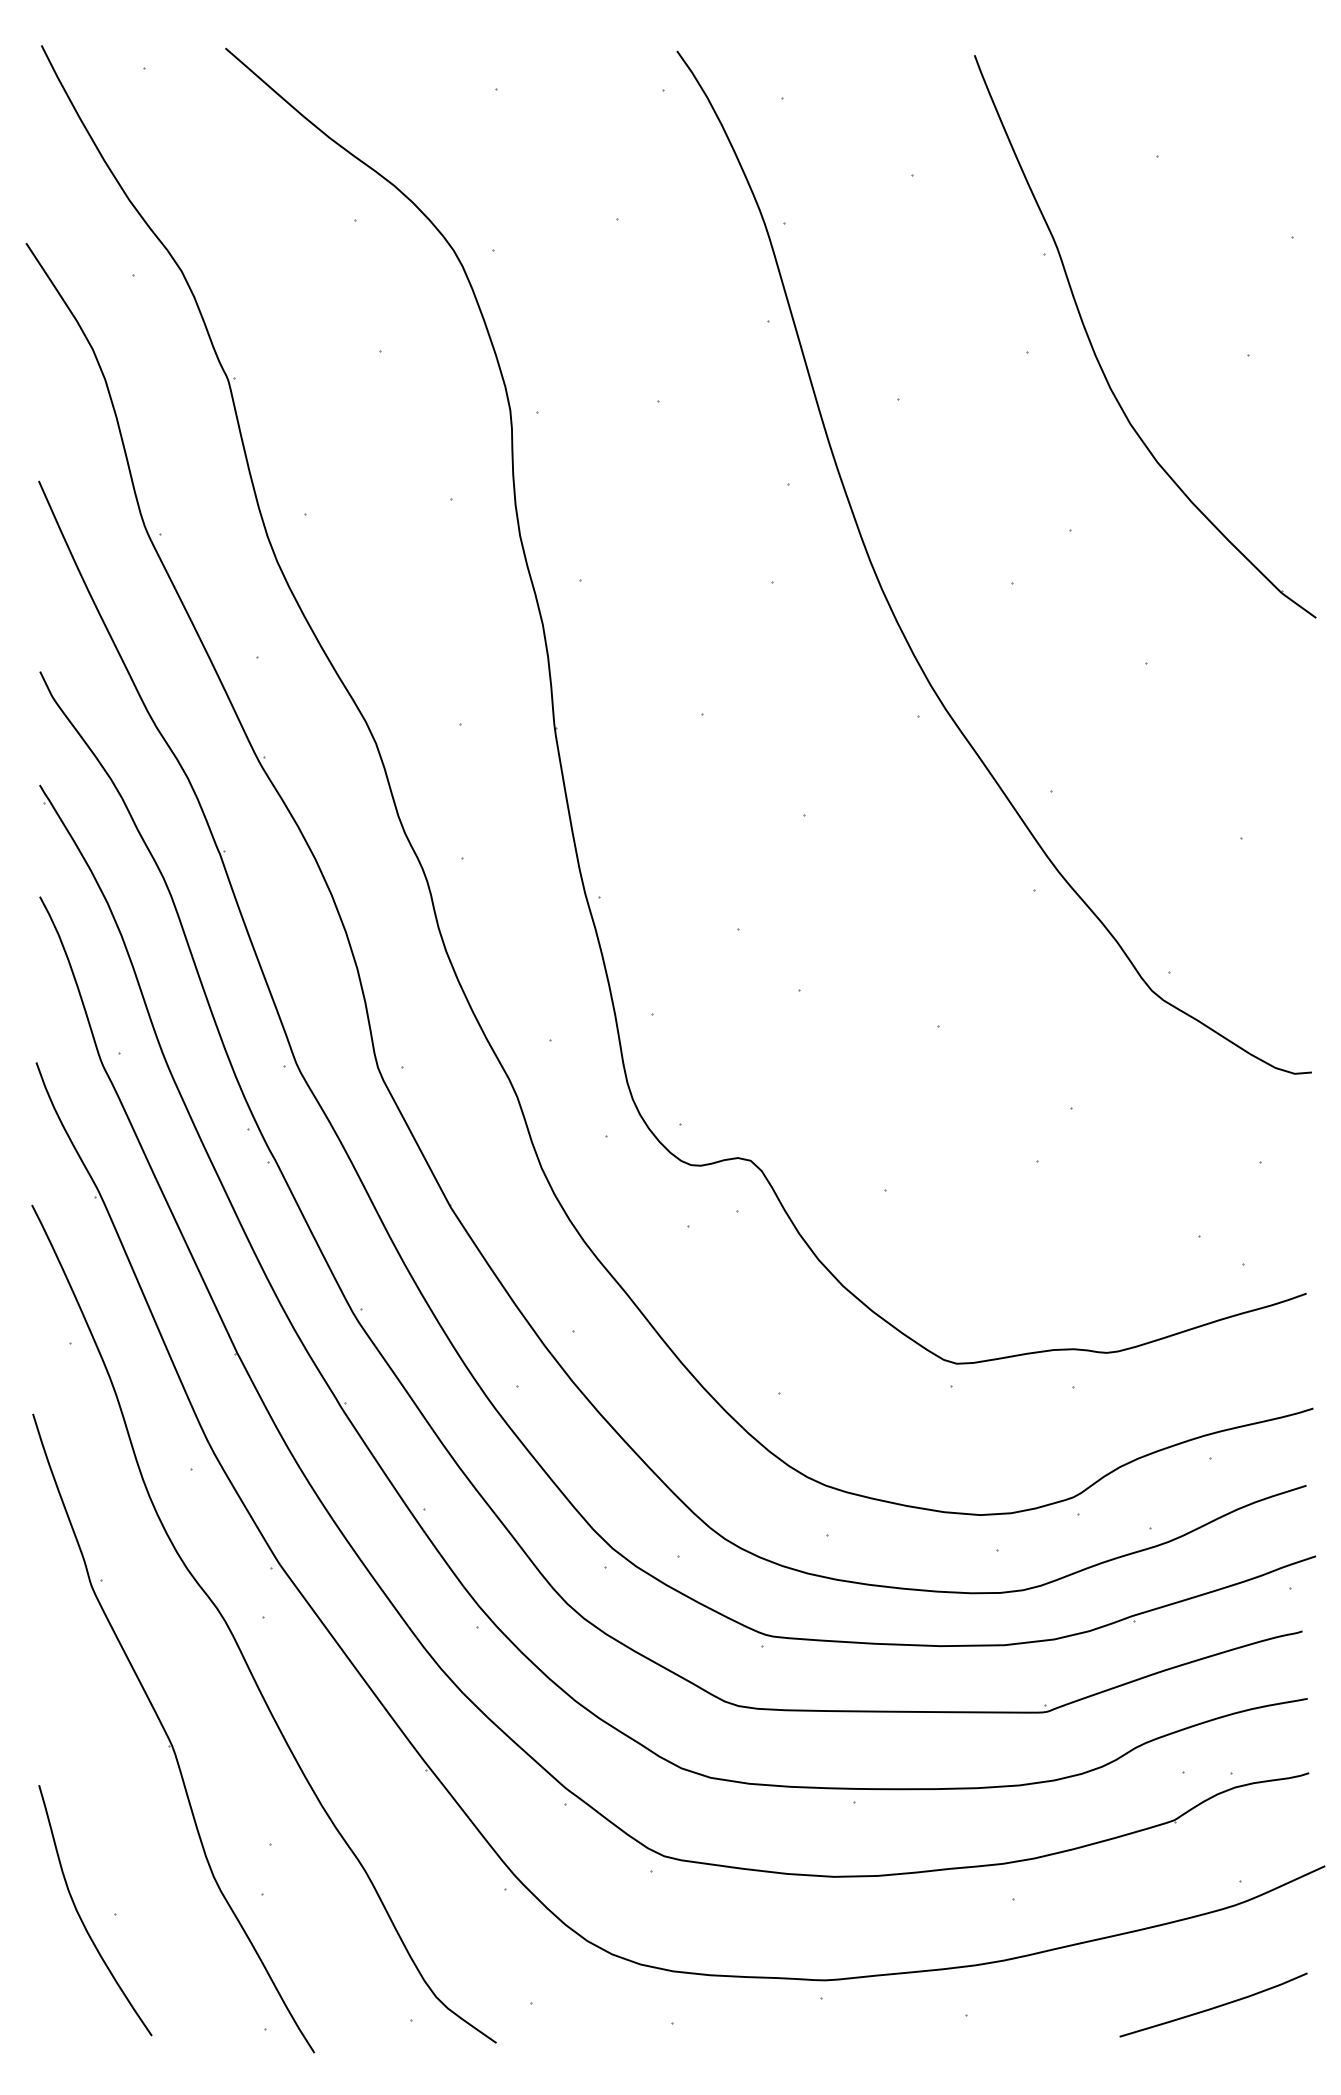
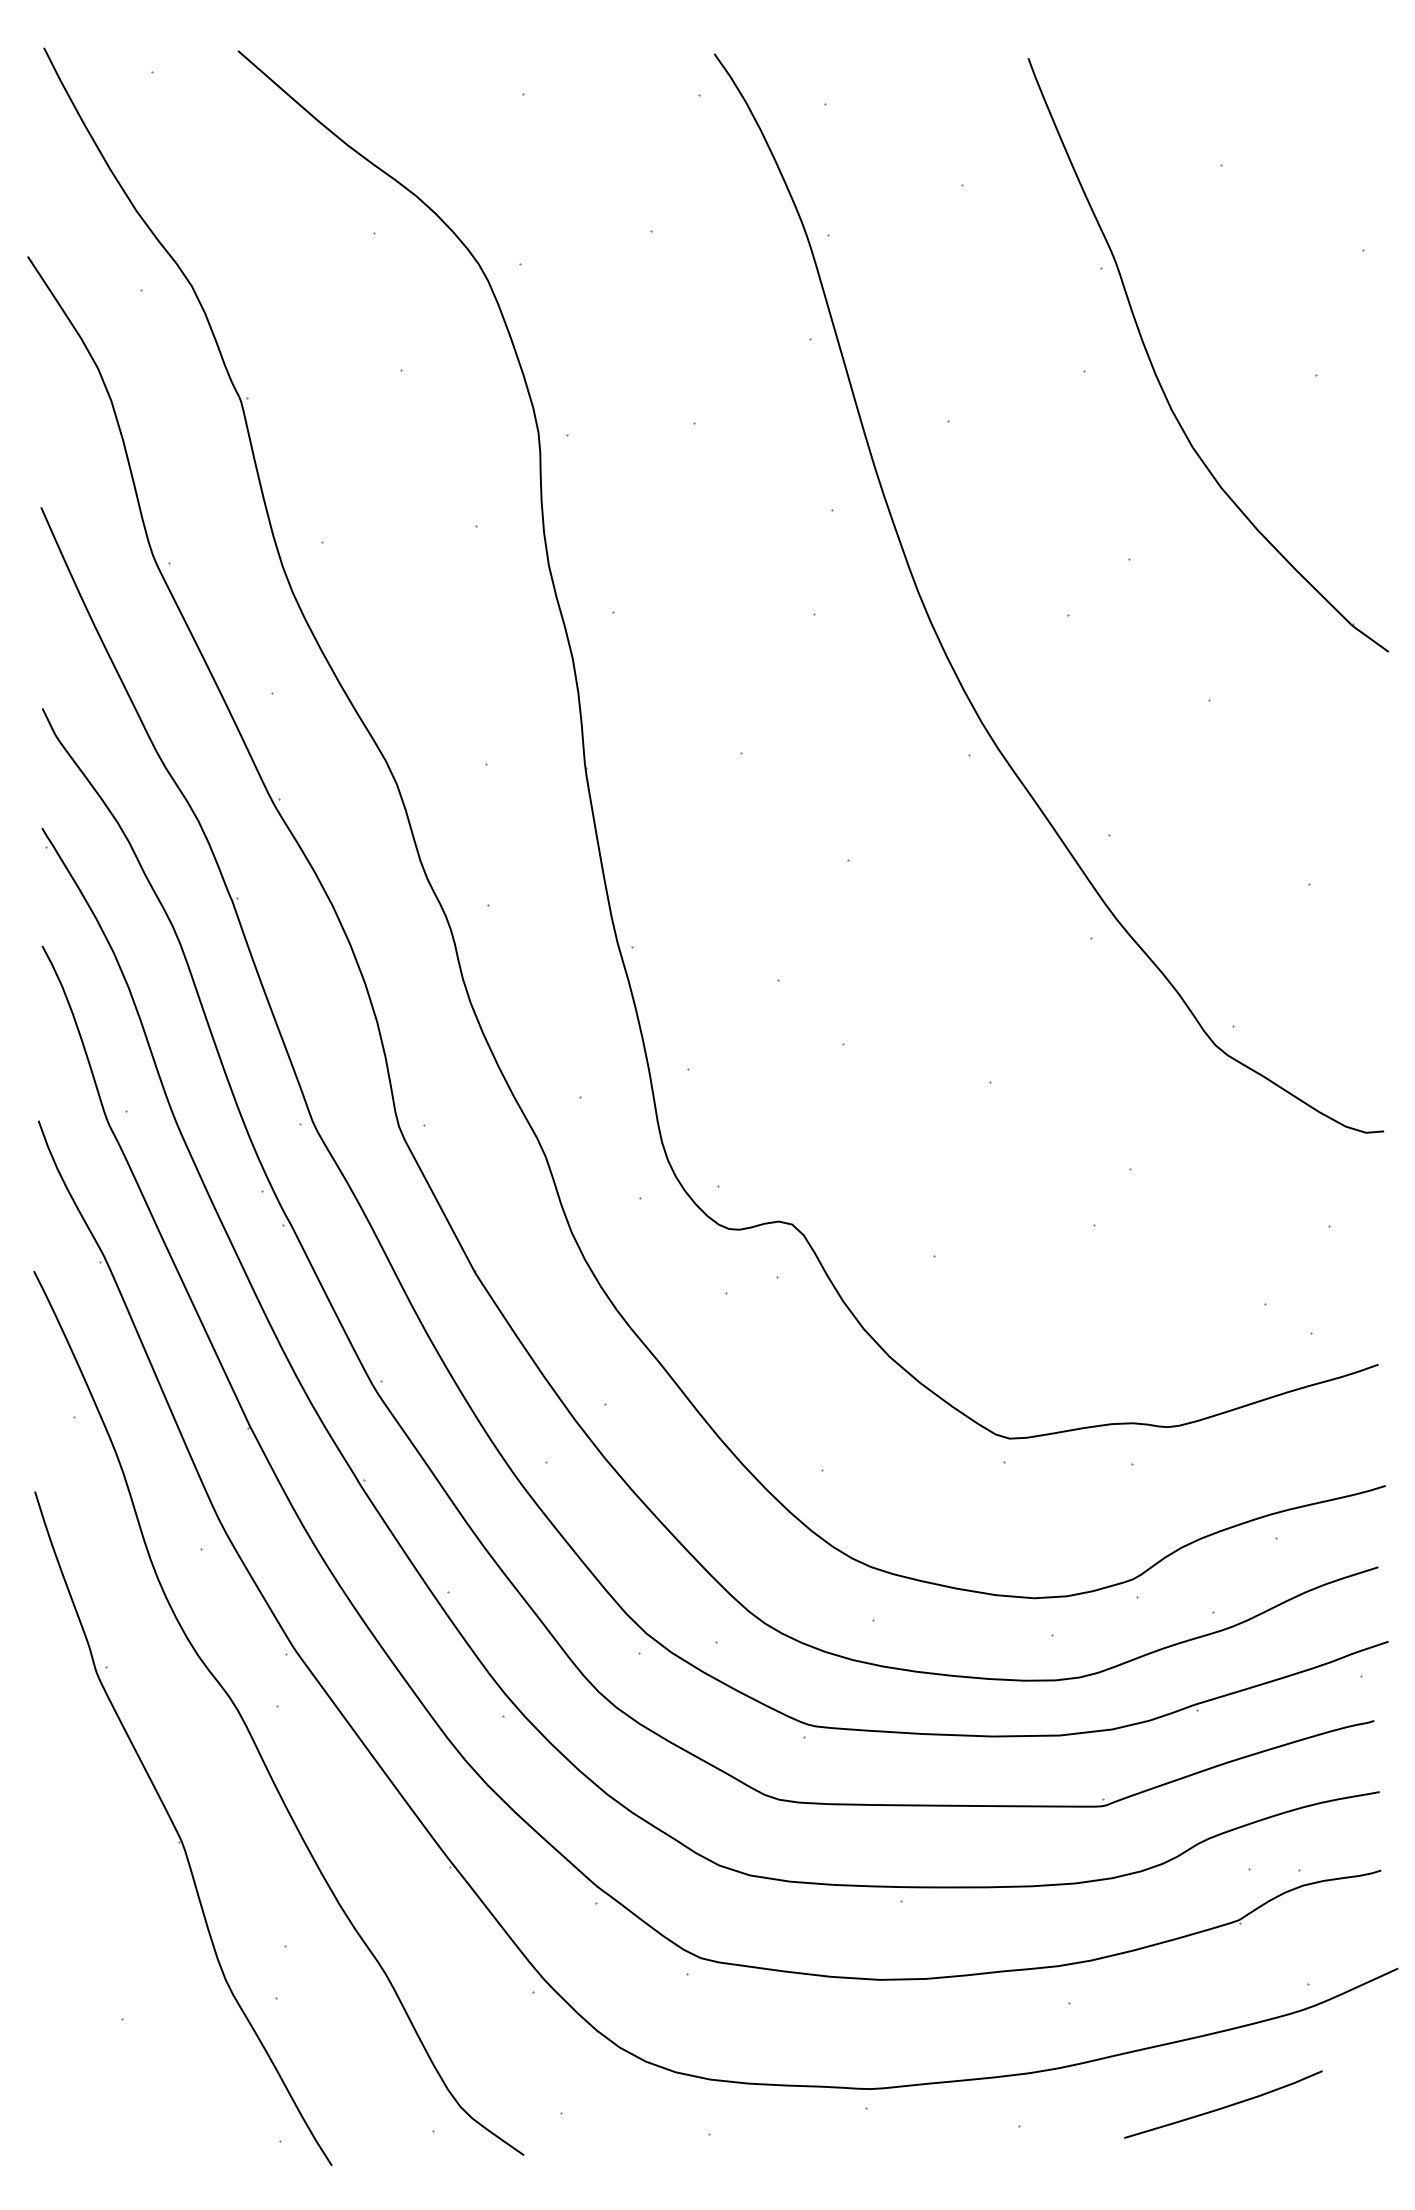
curve: (81, 1917) -> (86, 2022), removed
curve: (1214, 2006) -> (1224, 2106), moved

